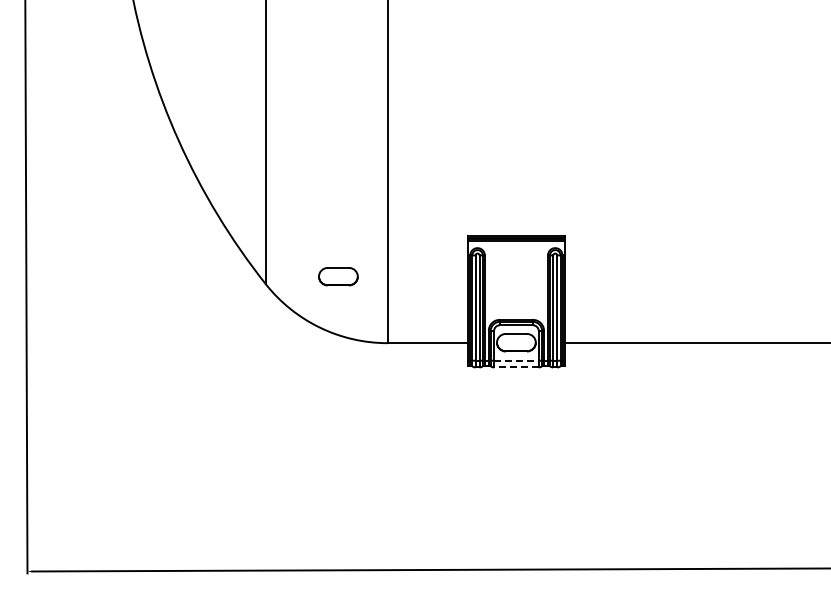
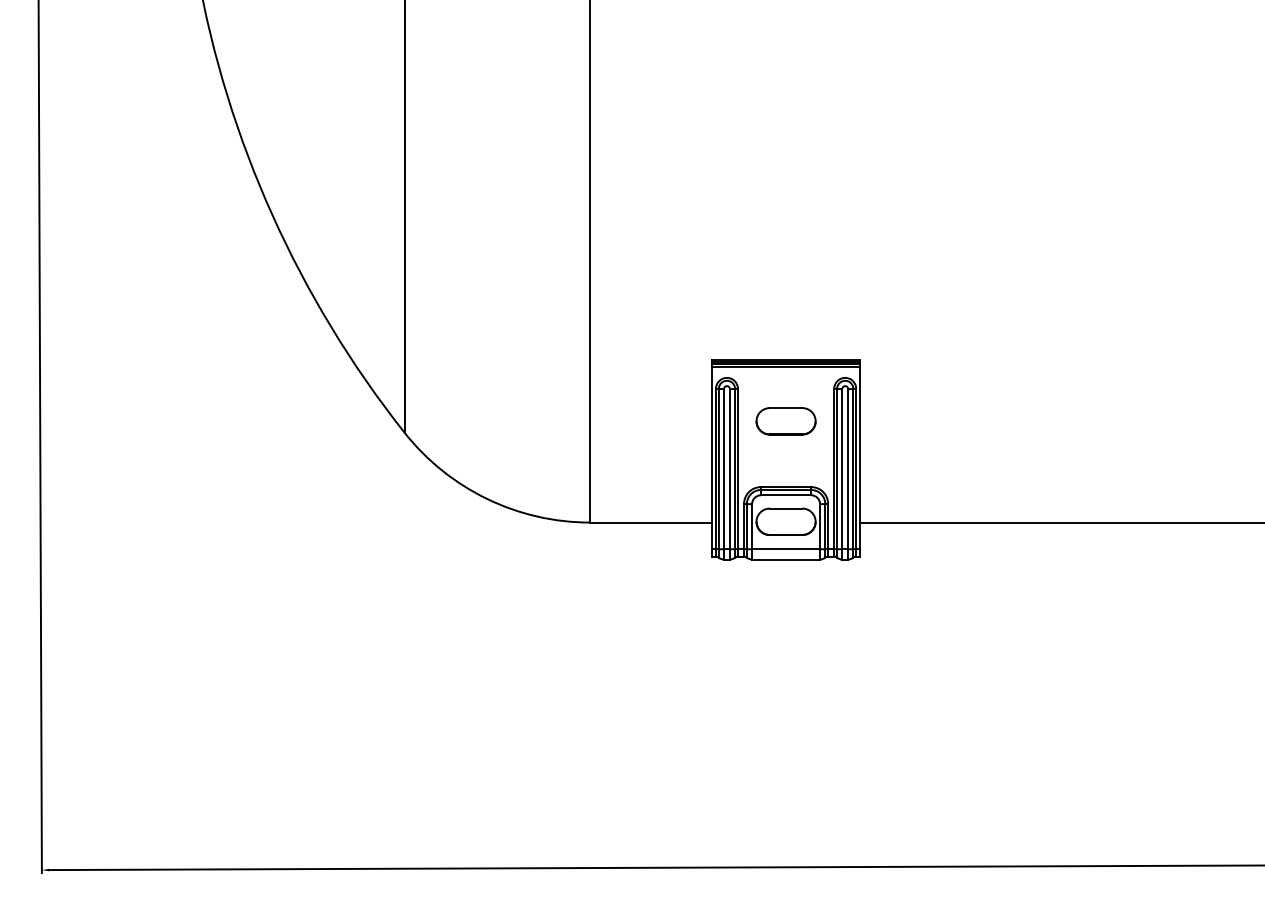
part: (338, 276) -> (786, 421), moved
line: (516, 360) -> (786, 548), dashed -> solid
line: (515, 367) -> (784, 559), dashed -> solid

